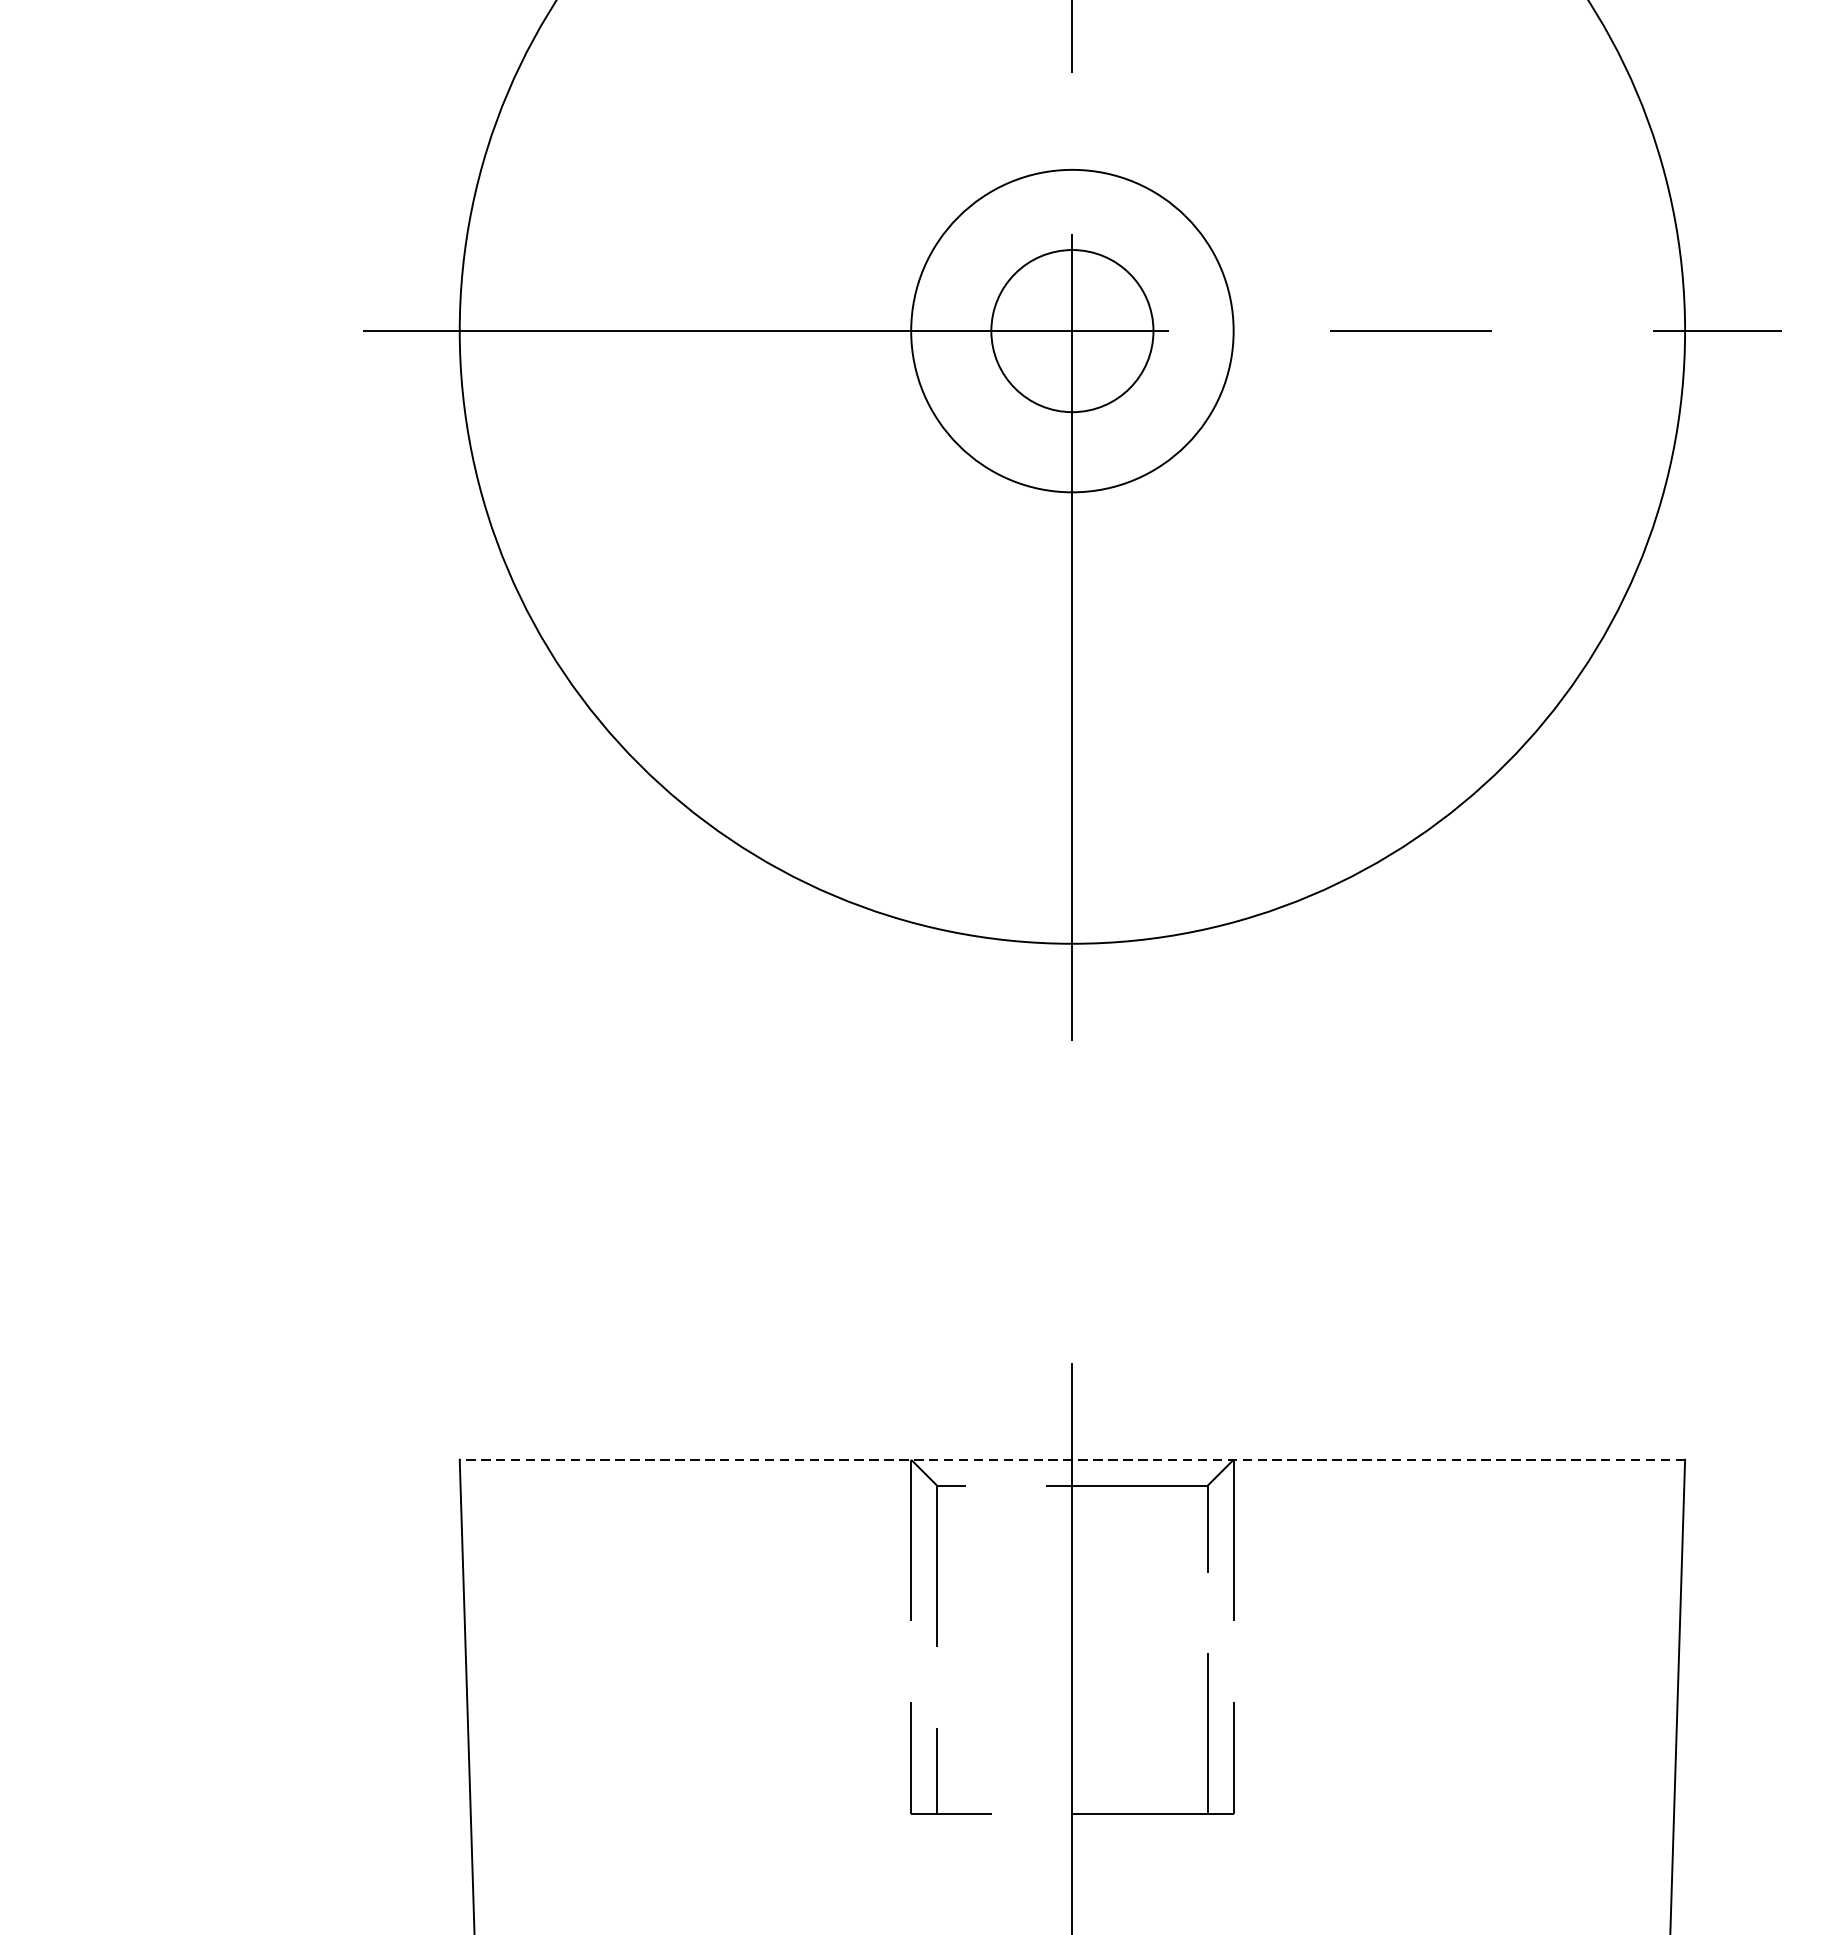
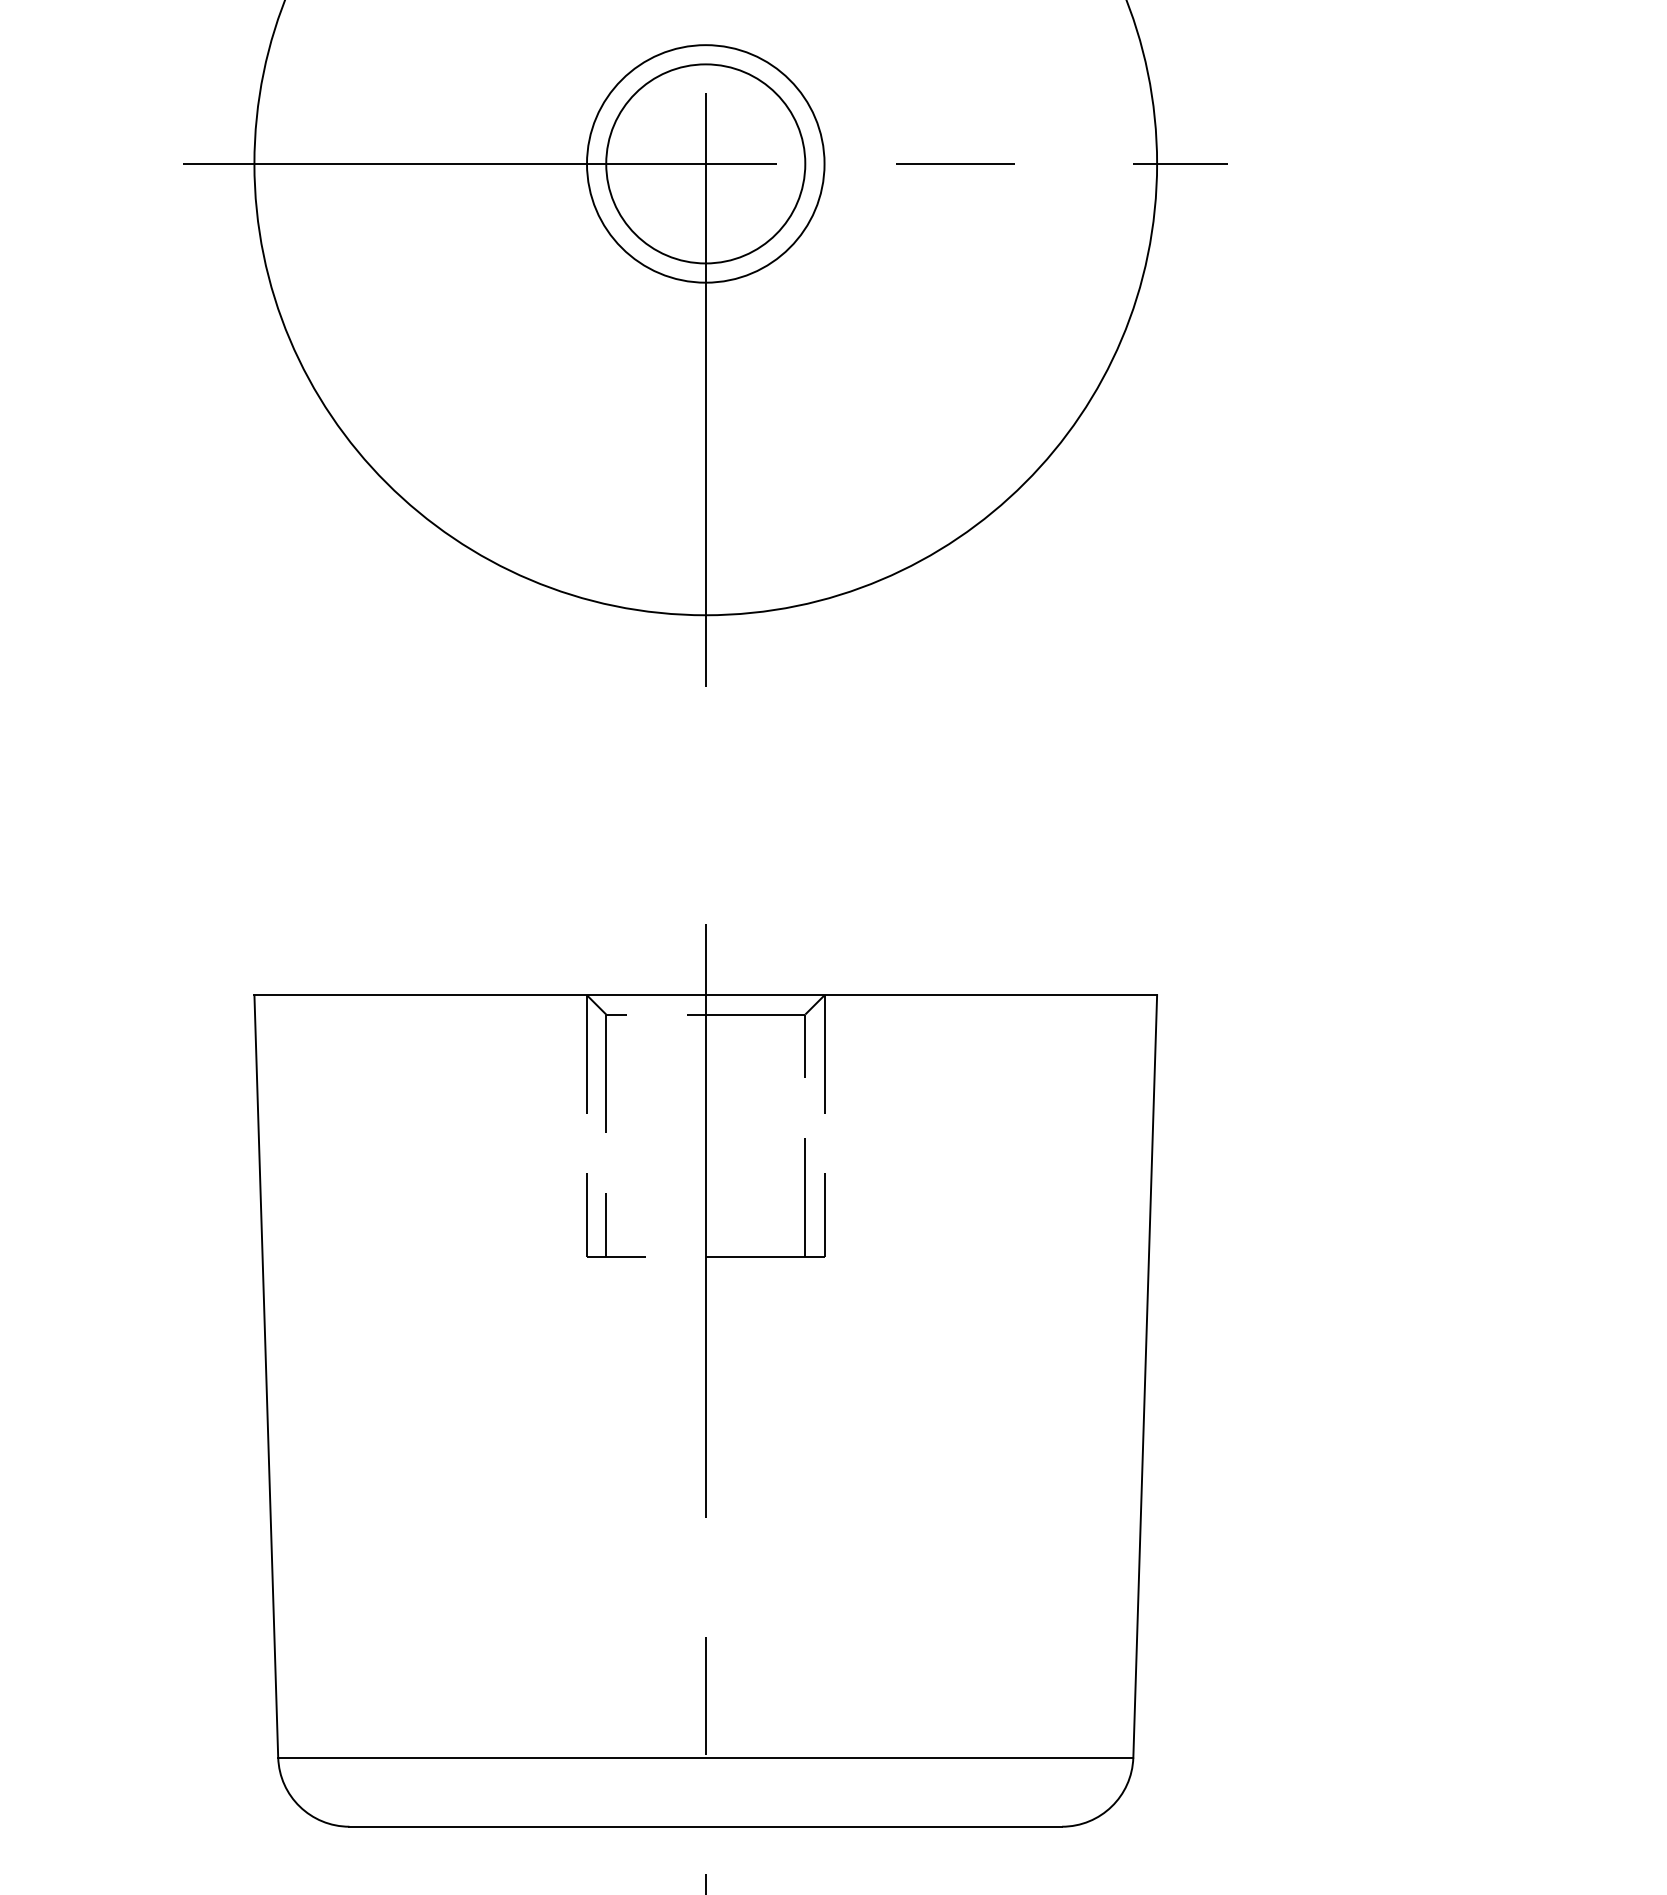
circle: (1072, 330) -> (705, 163), size x1.67
line: (1072, 1459) -> (705, 995), dashed -> solid

